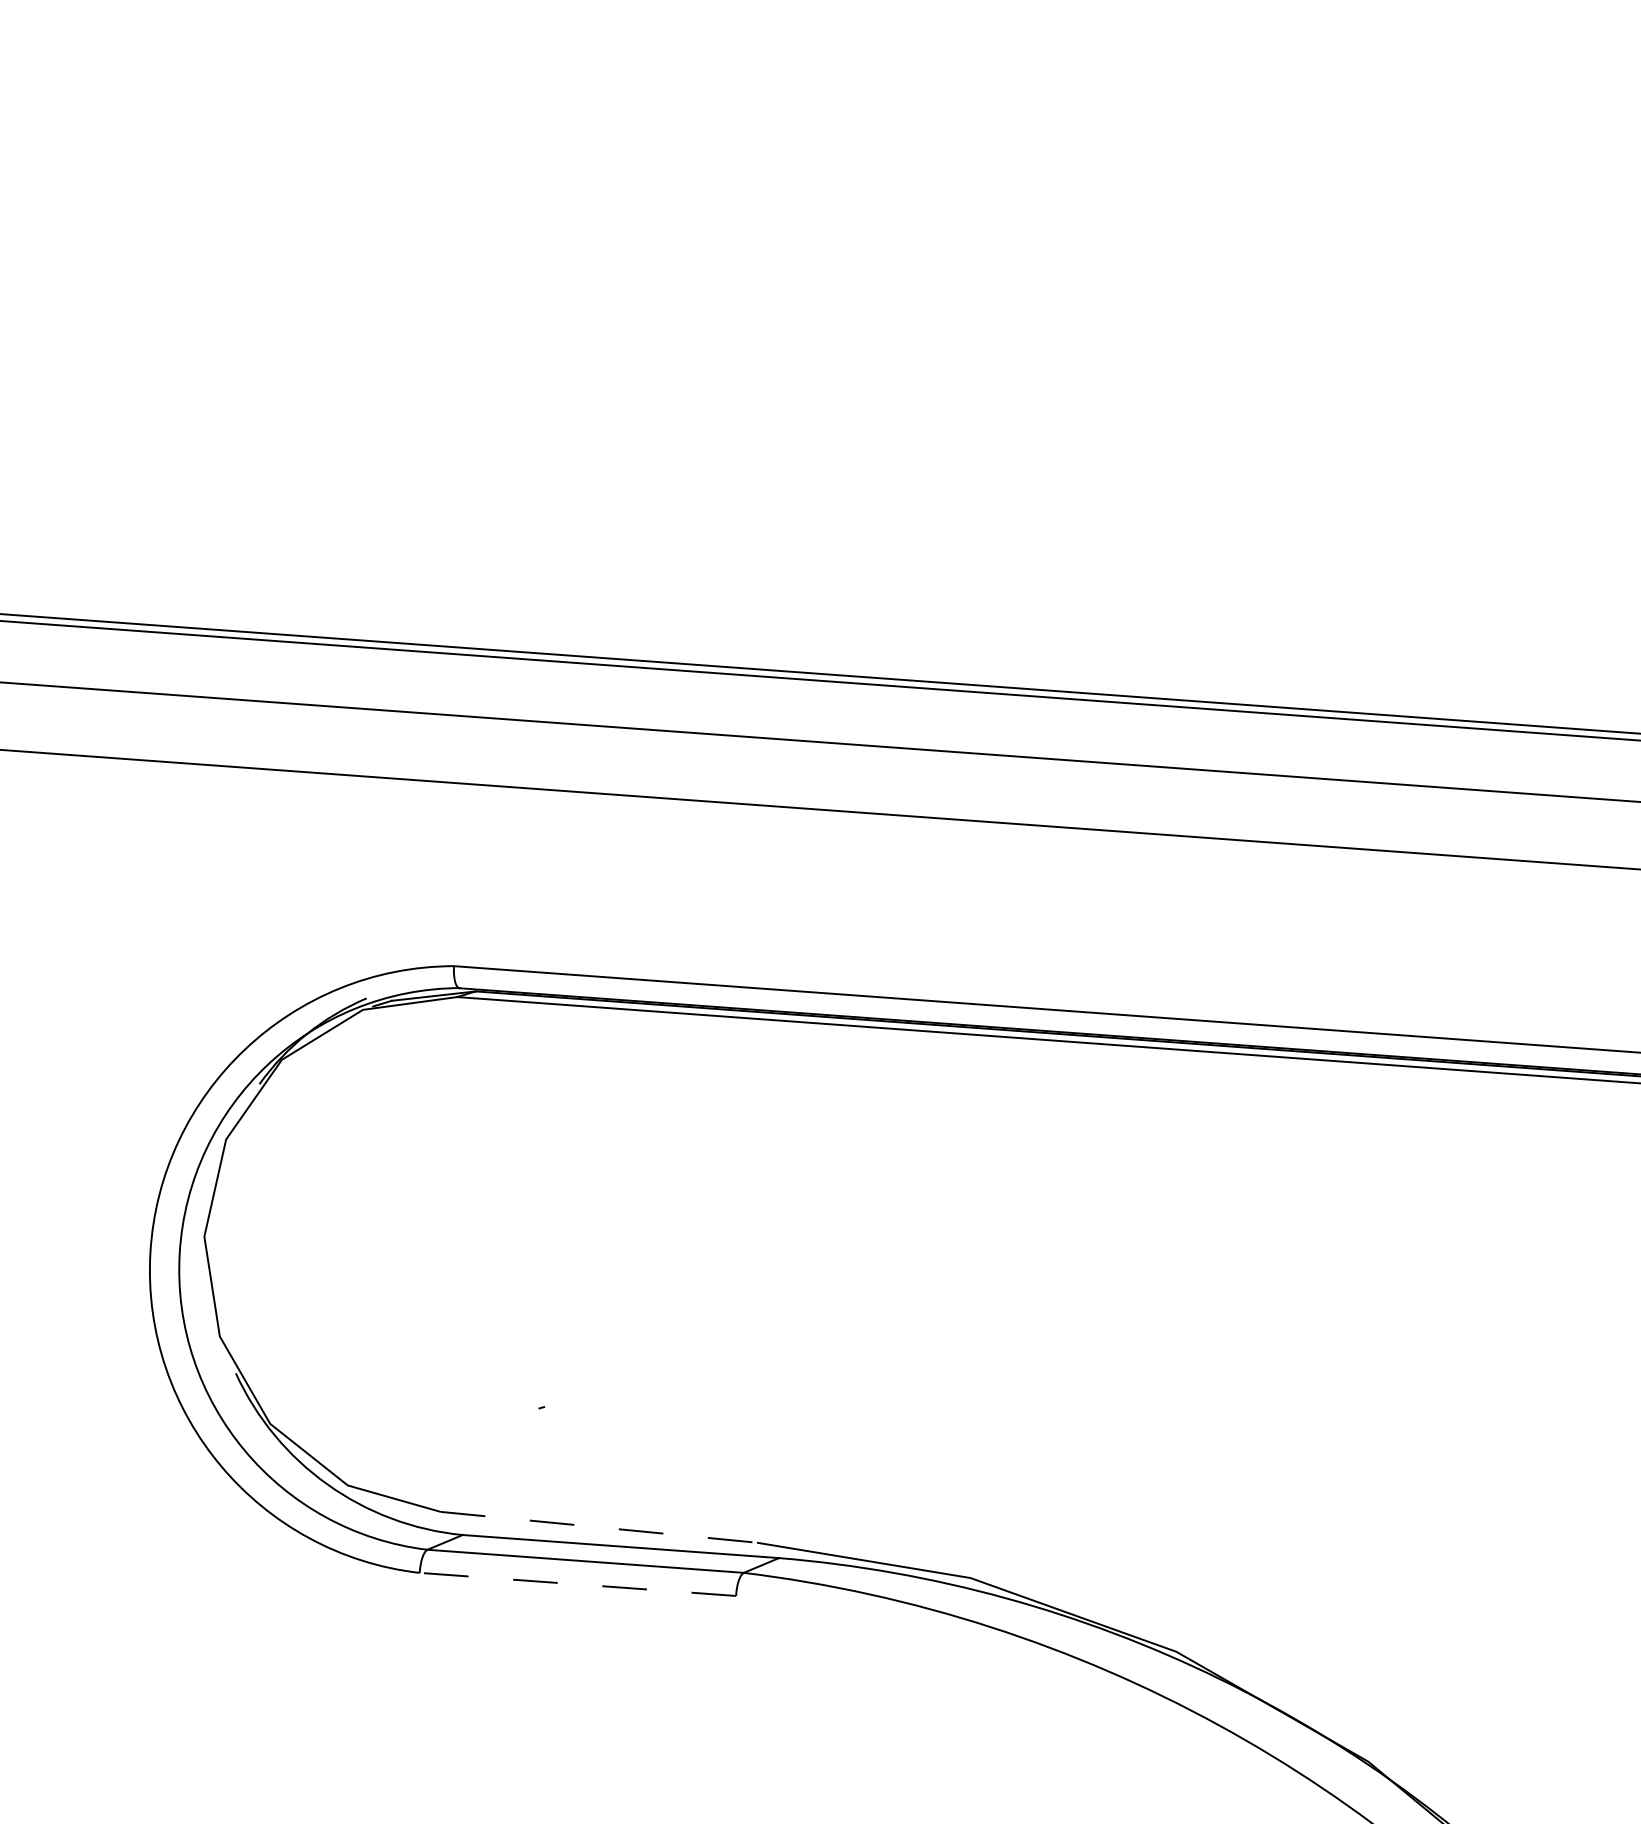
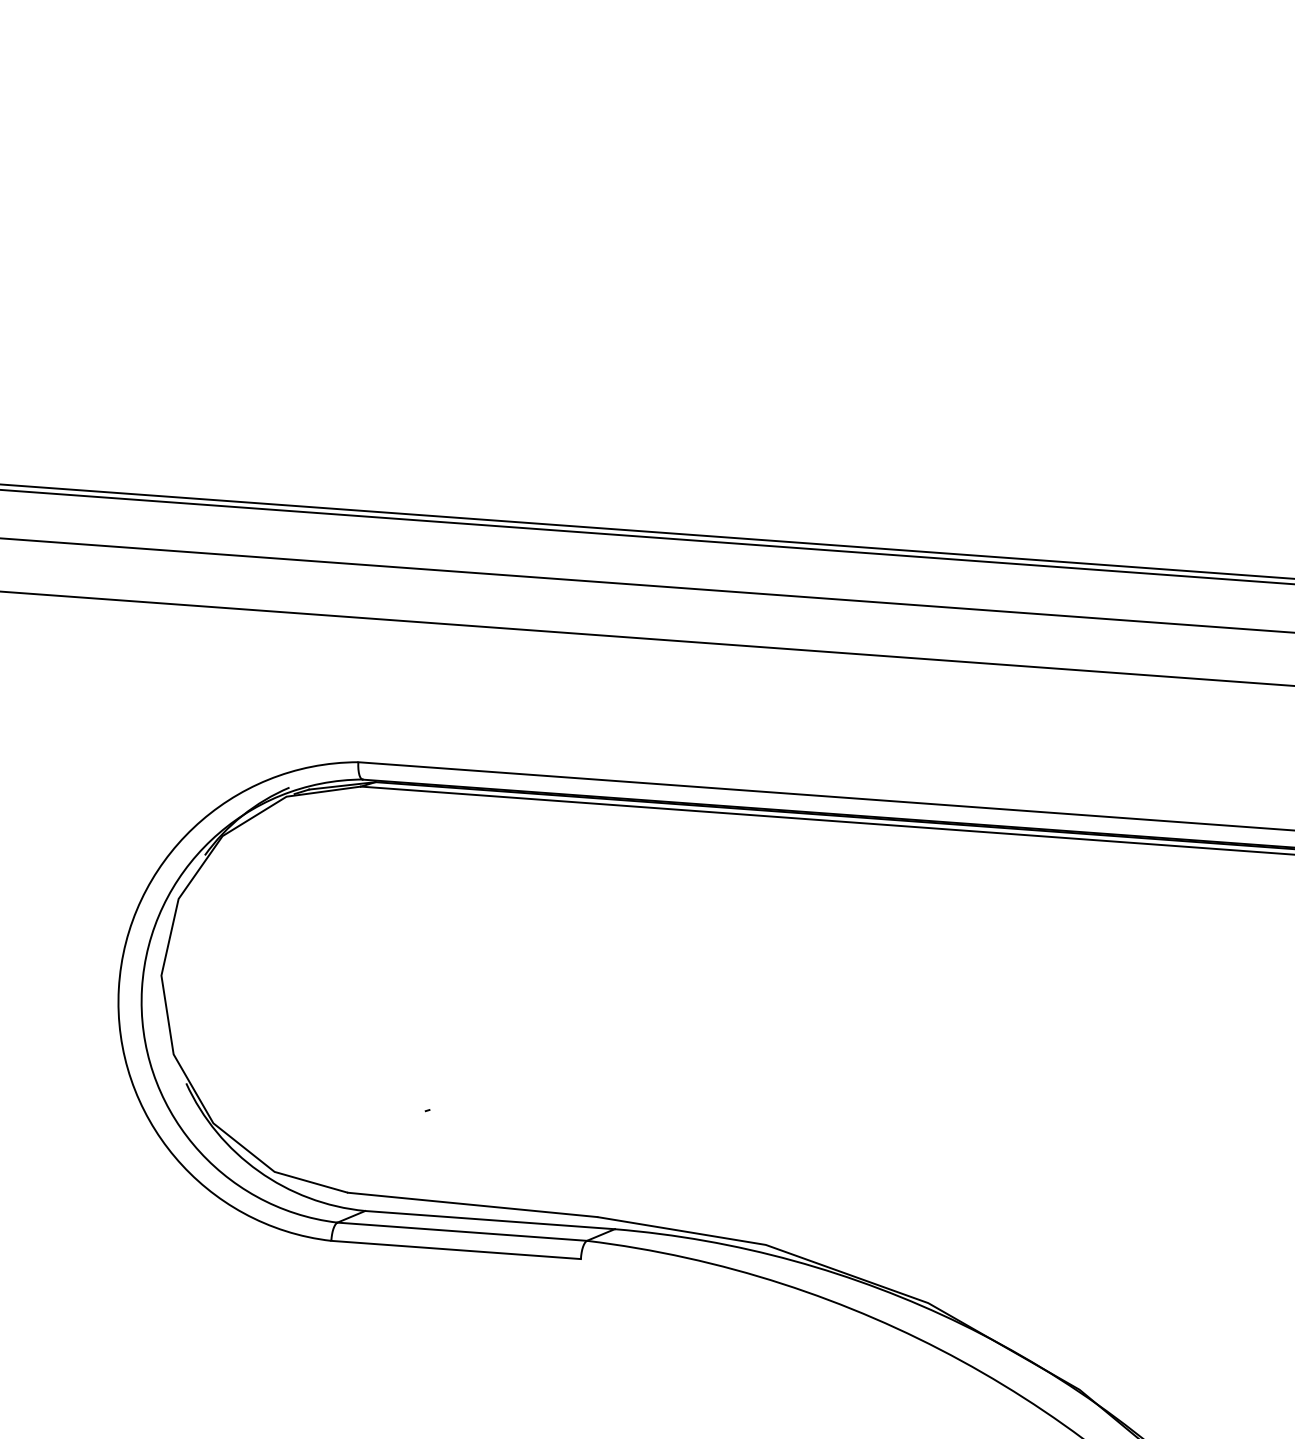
line: (599, 1526) -> (473, 1204), dashed -> solid
line: (577, 1583) -> (455, 1249), dashed -> solid

